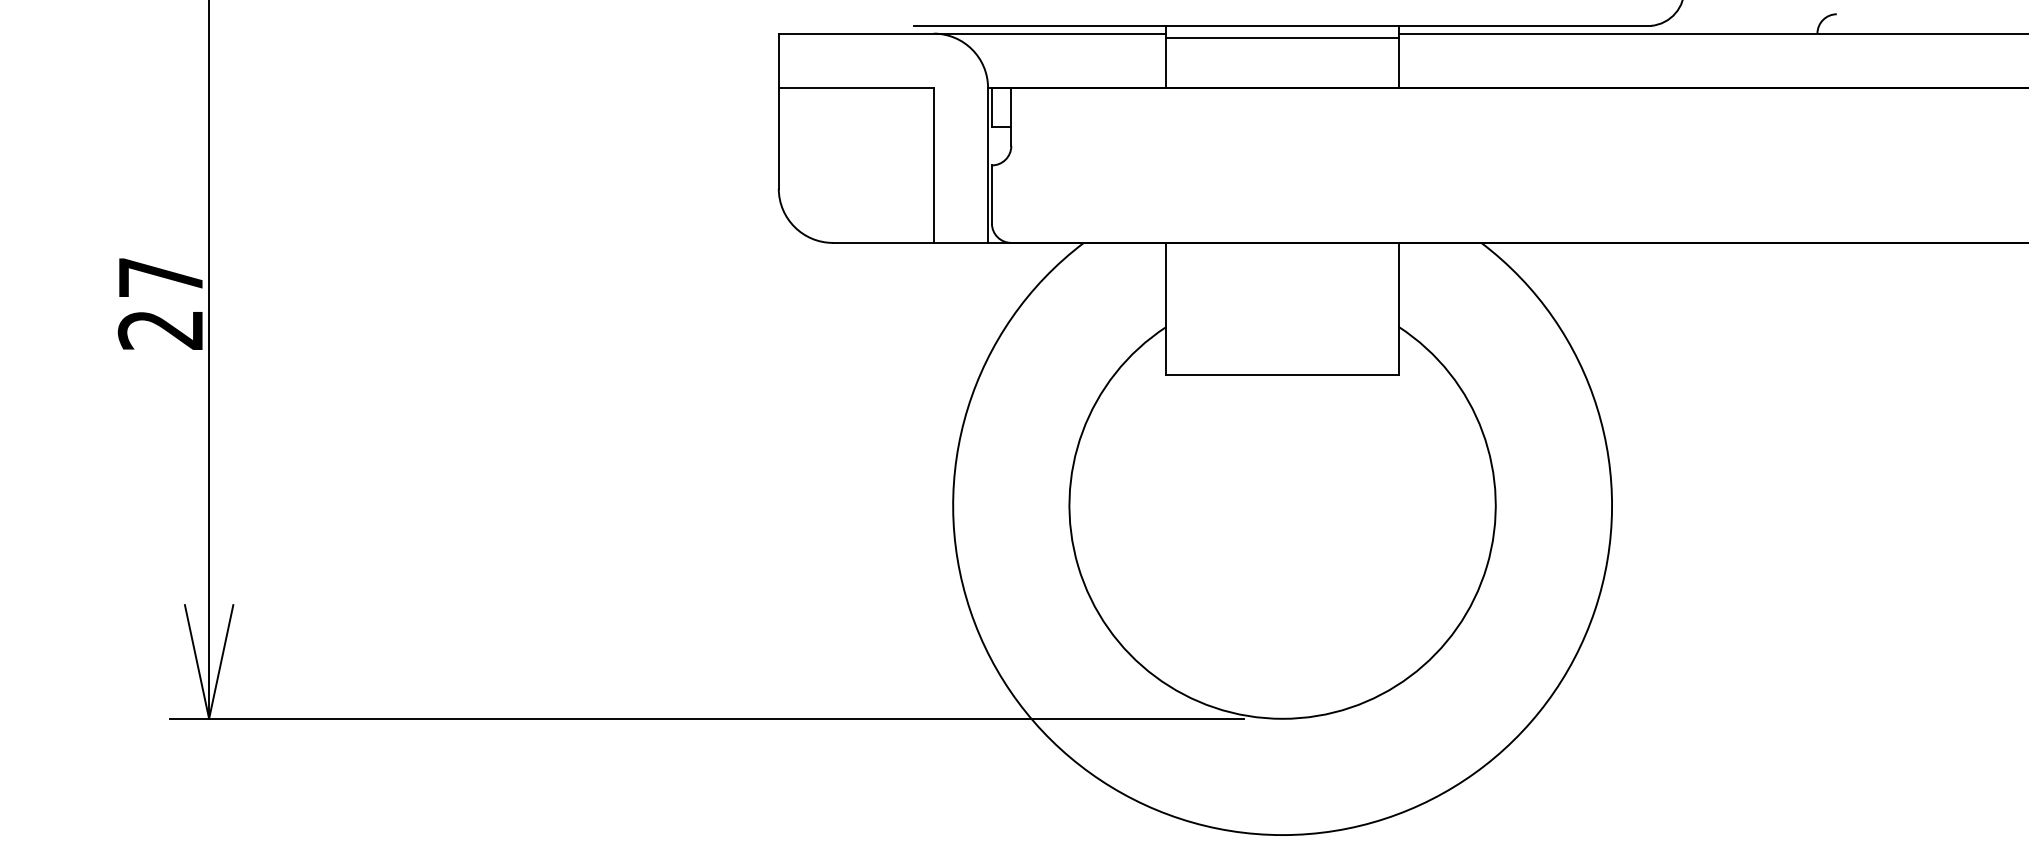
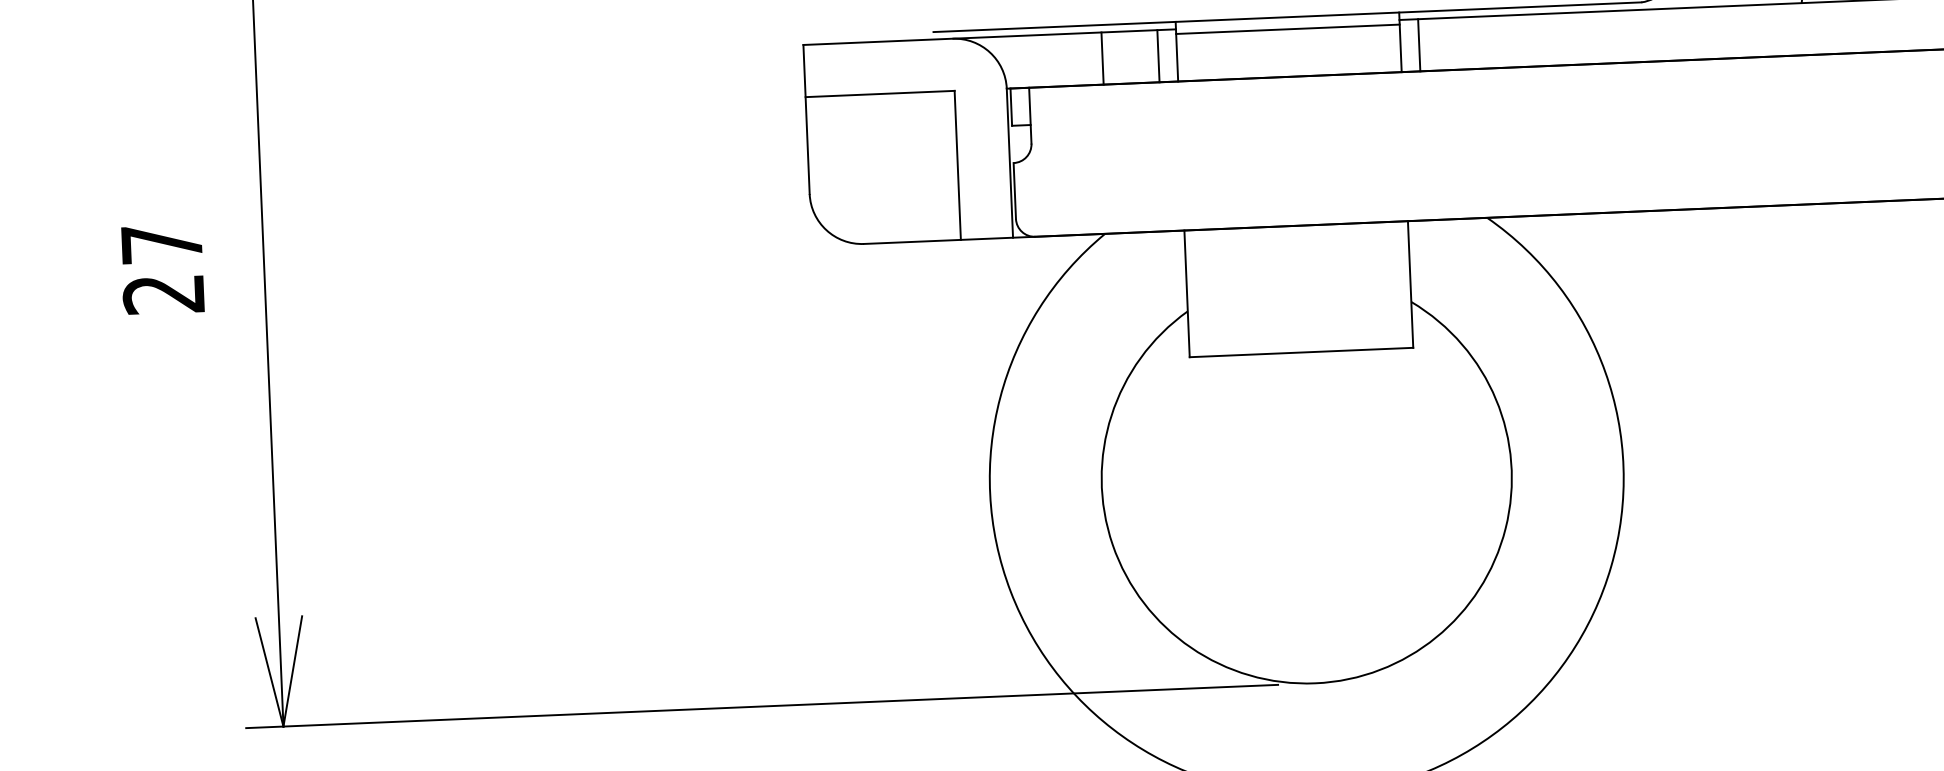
line: (1088, 60) -> (1102, 58), added
line: (1146, 60) -> (1157, 55), added
line: (1418, 60) -> (1419, 45), added
text: (159, 303) -> (161, 269), moved

